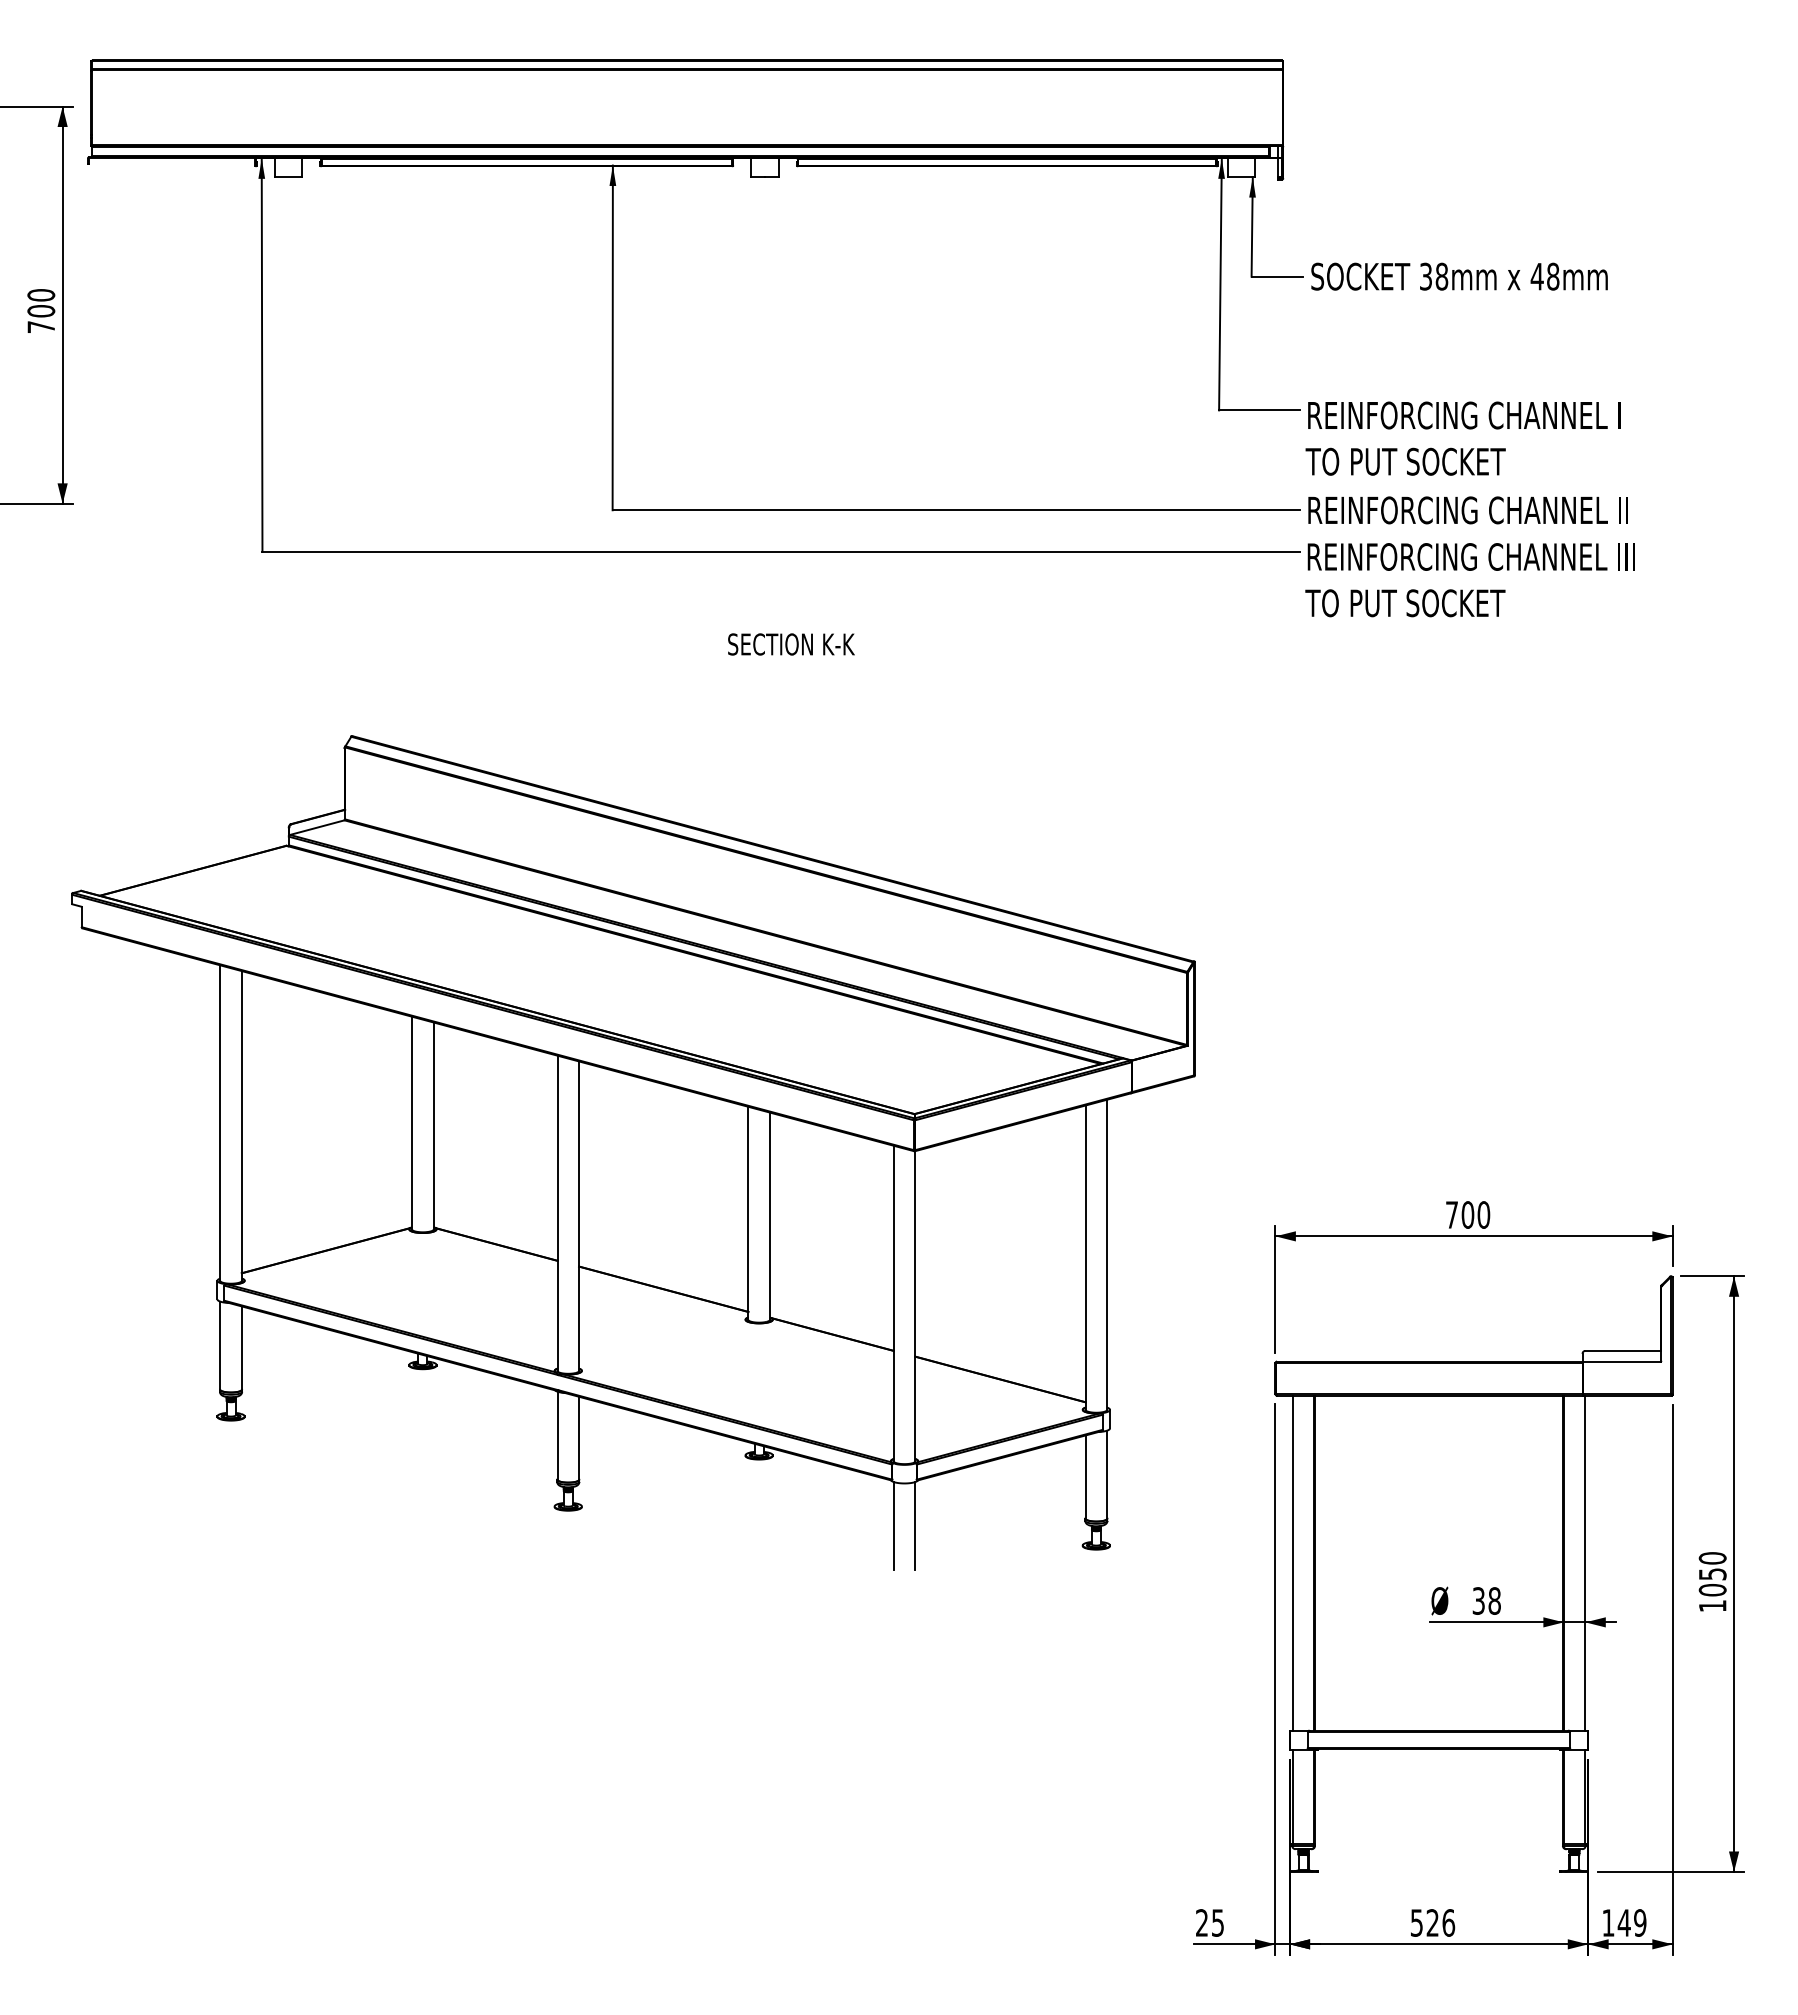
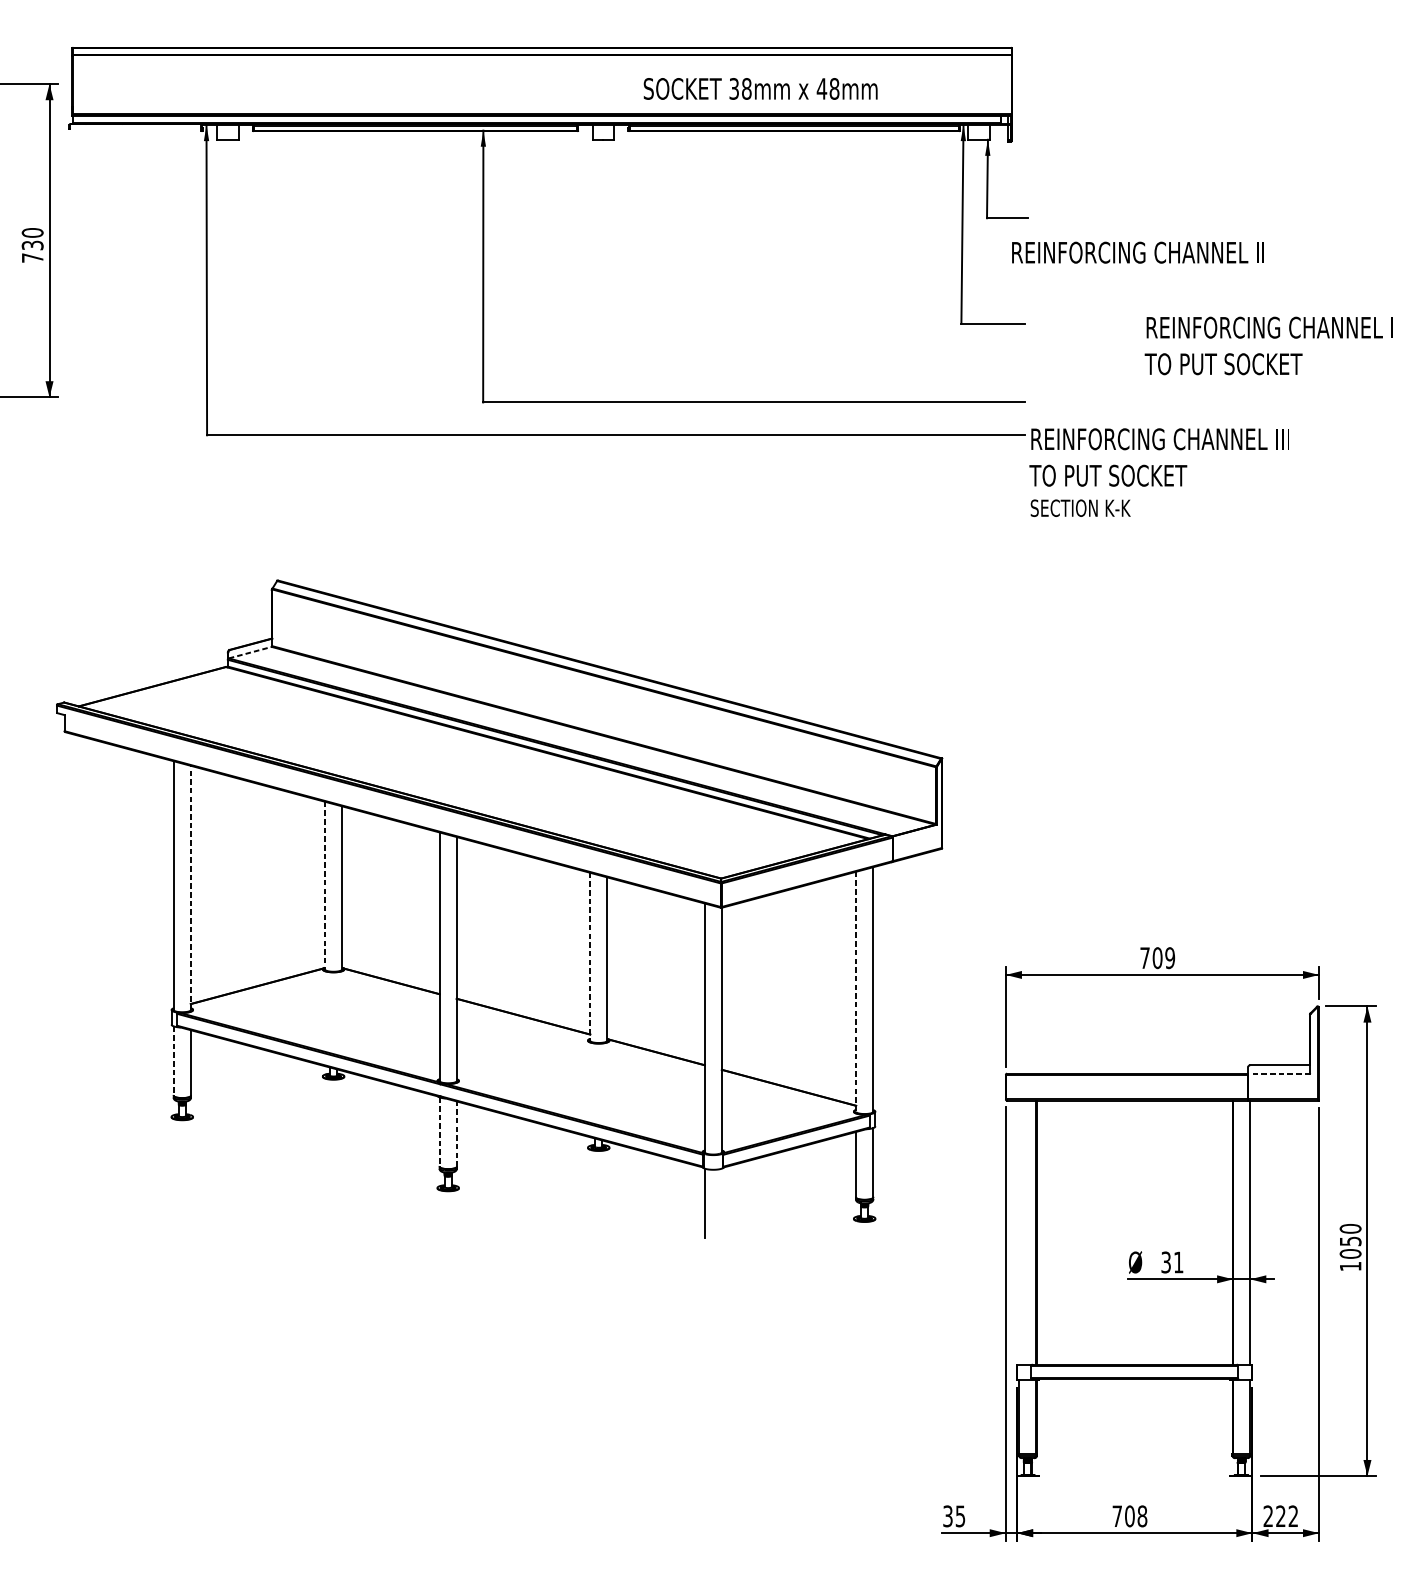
text: (1459, 276) -> (760, 88), moved
text: (41, 311) -> (32, 245), 700 -> 730
text: (1462, 438) -> (1268, 345), moved
text: (1467, 510) -> (1137, 252), moved
text: (791, 644) -> (1080, 508), moved
line: (317, 827) -> (250, 652), solid -> dashed
line: (412, 1123) -> (325, 885), solid -> dashed
line: (241, 1125) -> (190, 887), solid -> dashed
line: (748, 1213) -> (590, 956), solid -> dashed
text: (1483, 1214) -> (1169, 957), 700 -> 709
line: (1085, 1258) -> (856, 992), solid -> dashed
line: (220, 1346) -> (174, 1061), solid -> dashed
line: (1621, 1361) -> (1278, 1073), solid -> dashed
line: (557, 1436) -> (439, 1132), solid -> dashed
line: (579, 1437) -> (457, 1133), solid -> dashed
line: (915, 1526) -> (722, 1203), removed
line: (1292, 1562) -> (1019, 1232), removed
text: (1494, 1600) -> (1178, 1262), 38 -> 31
text: (1202, 1922) -> (948, 1515), 25 -> 35
text: (1433, 1922) -> (1130, 1515), 526 -> 708
text: (1624, 1922) -> (1281, 1515), 149 -> 222

